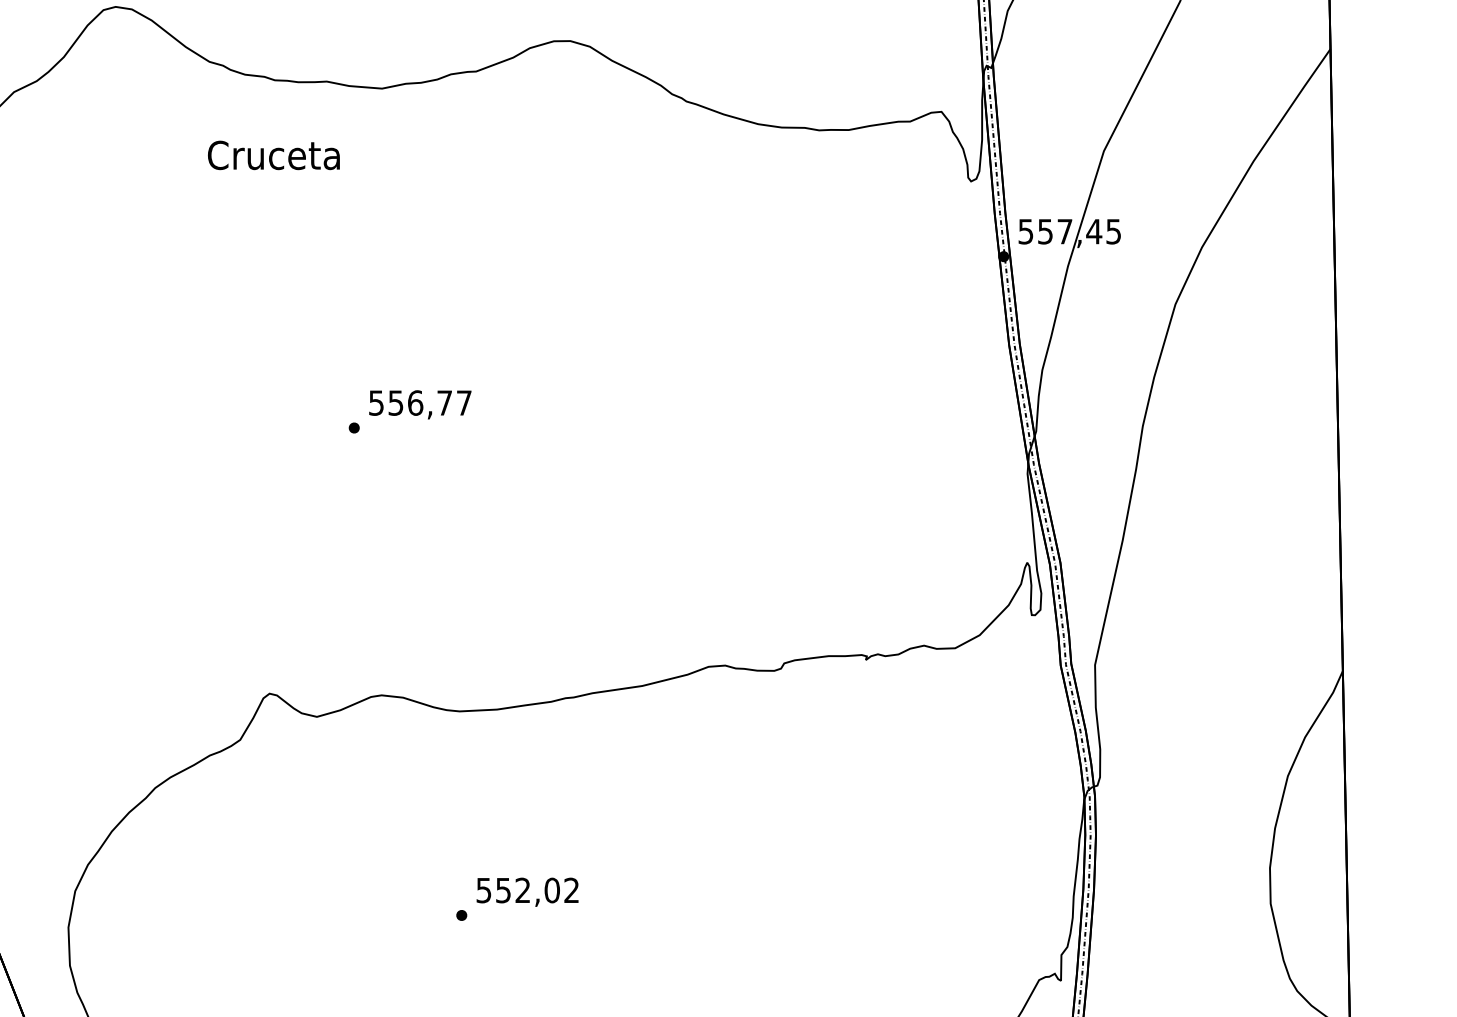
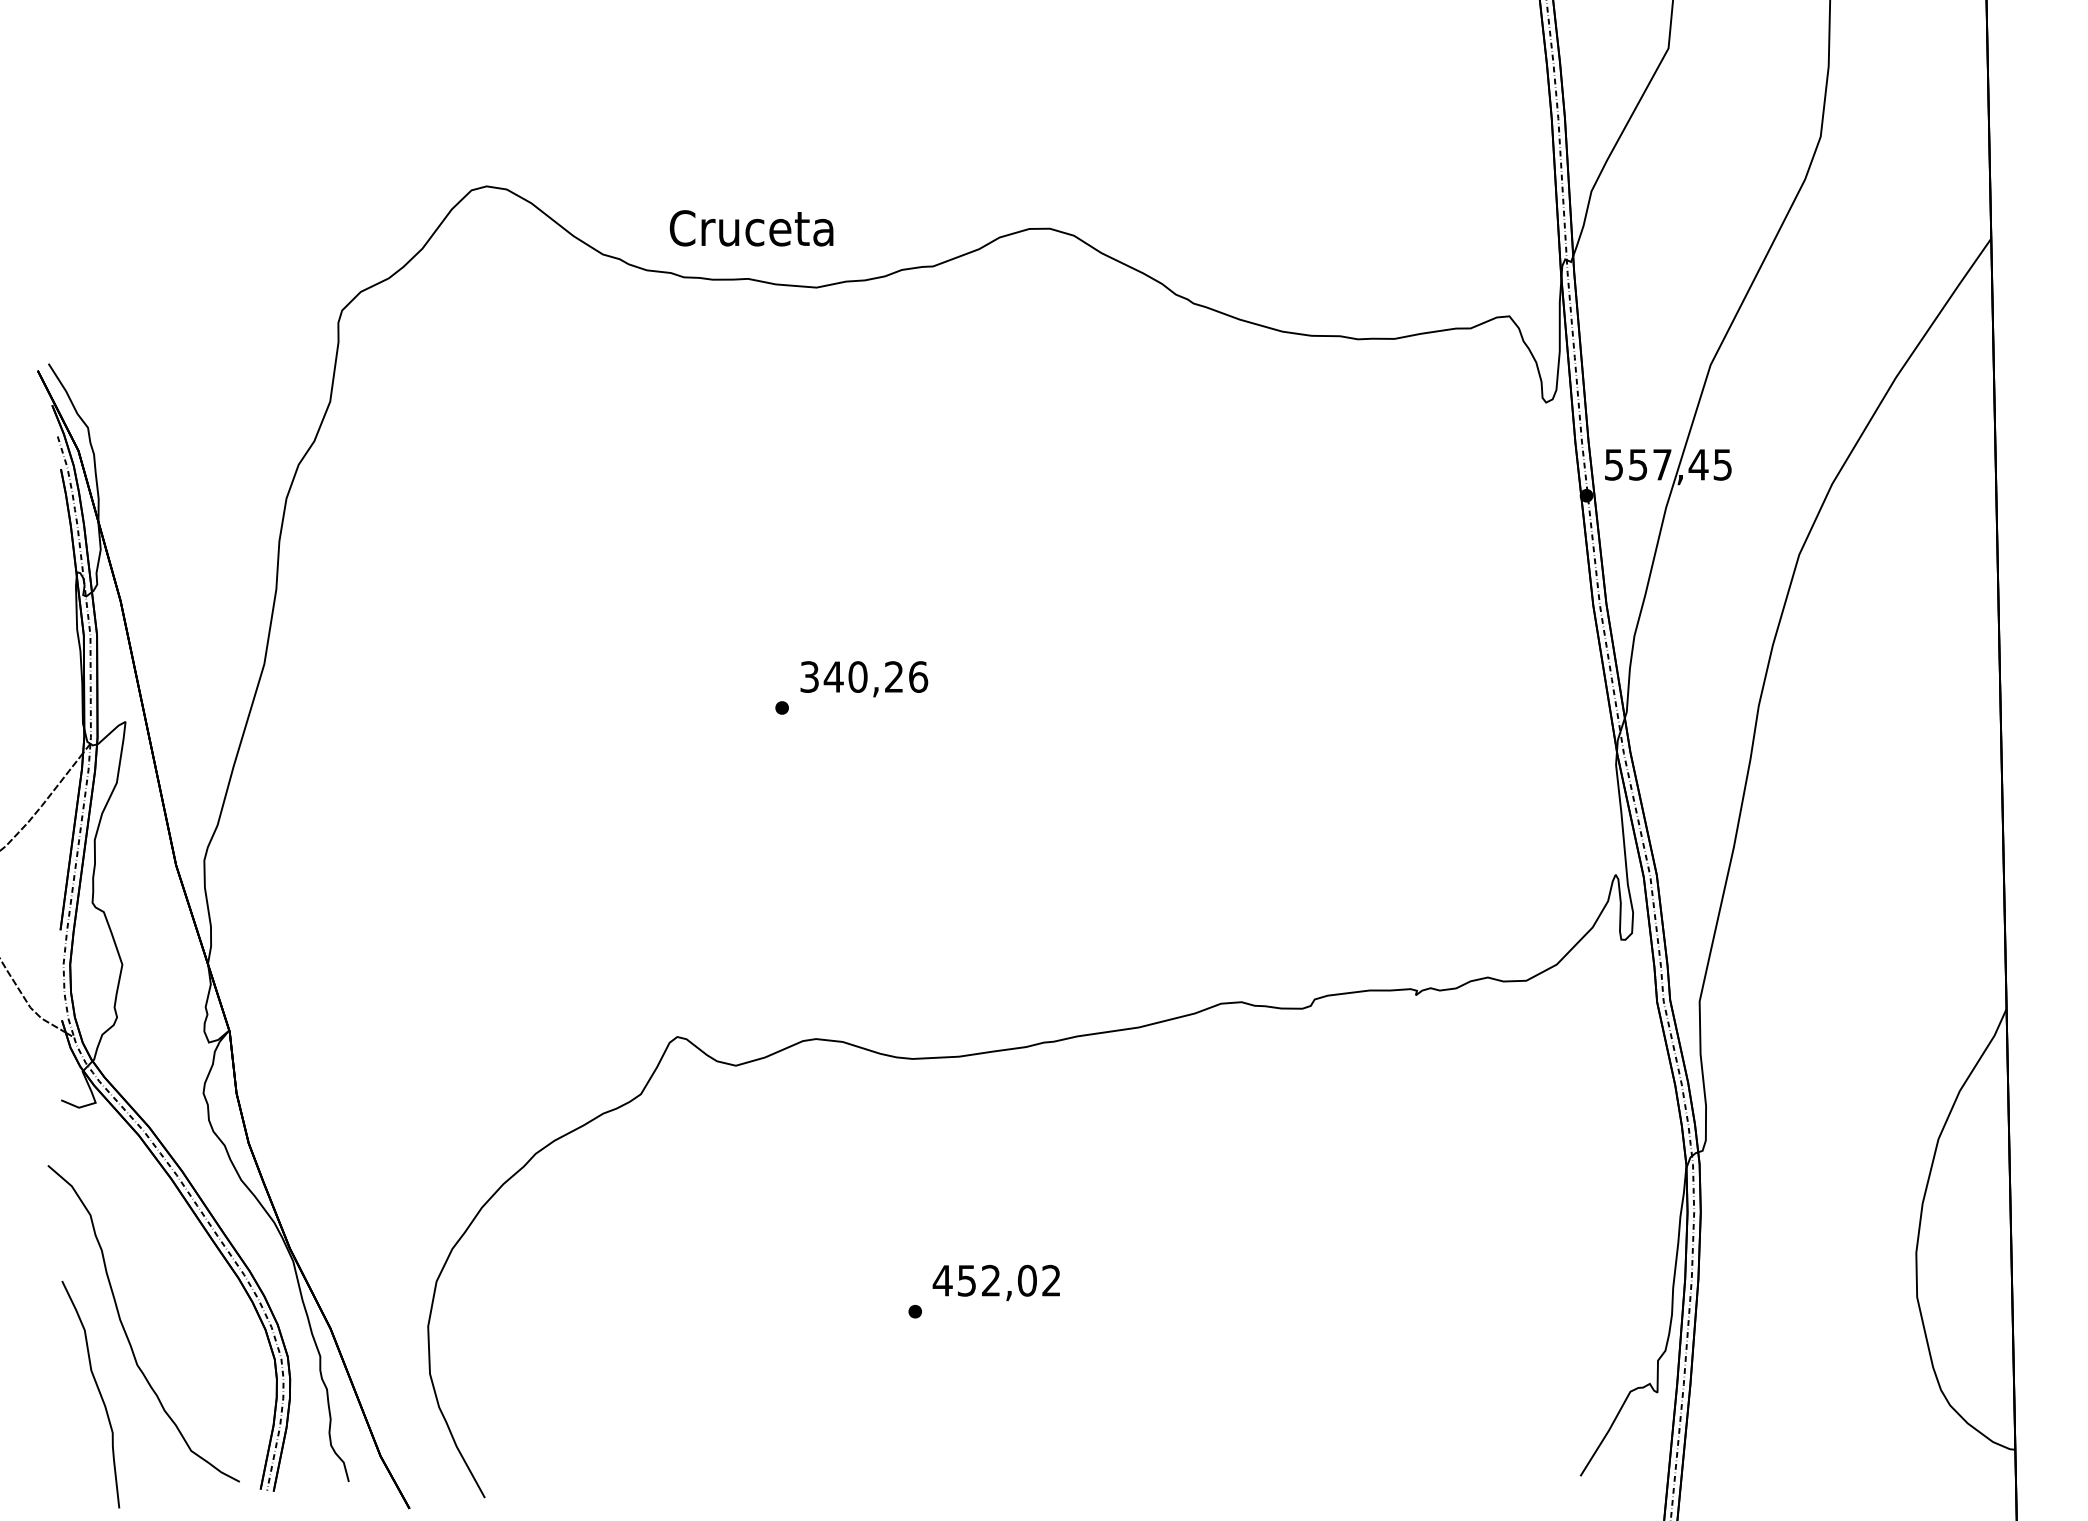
text: (273, 155) -> (751, 228), moved
text: (420, 402) -> (864, 676), 556,77 -> 340,26
text: (483, 890) -> (942, 1280), 552,02 -> 452,02

